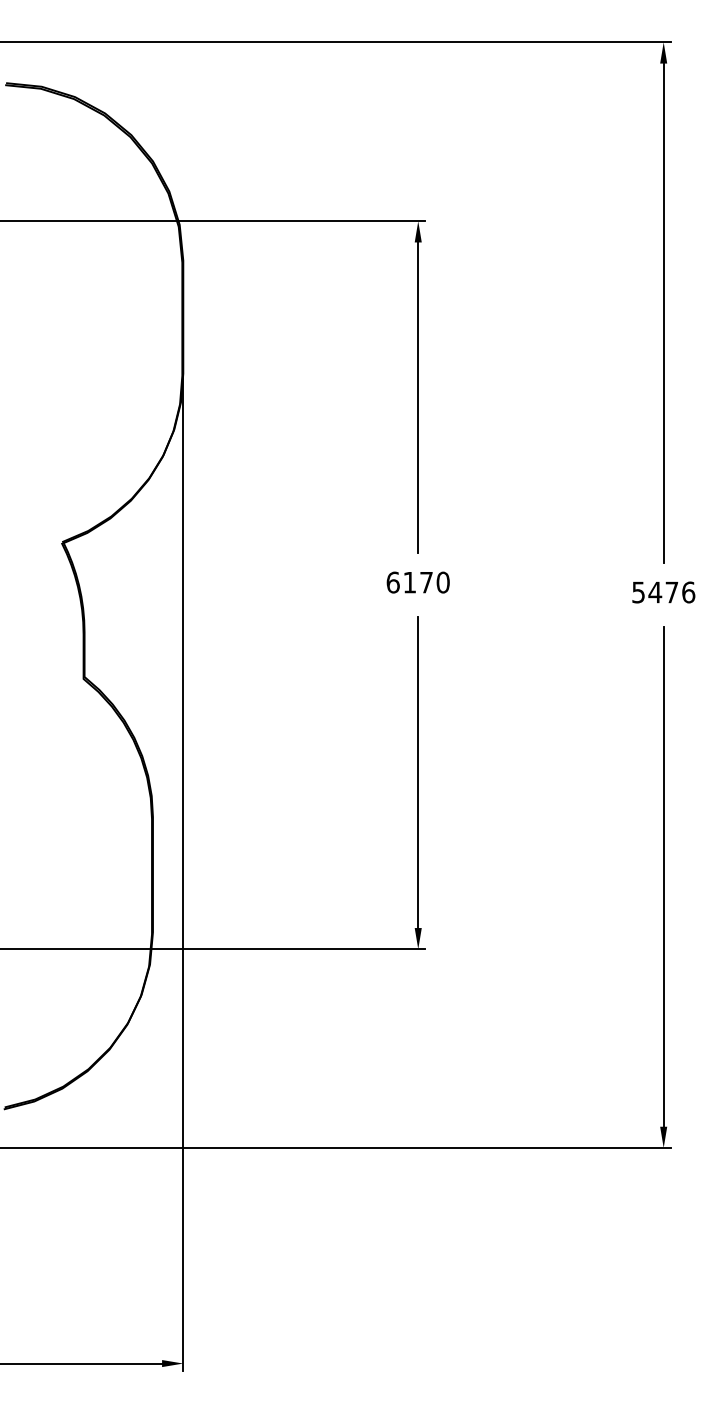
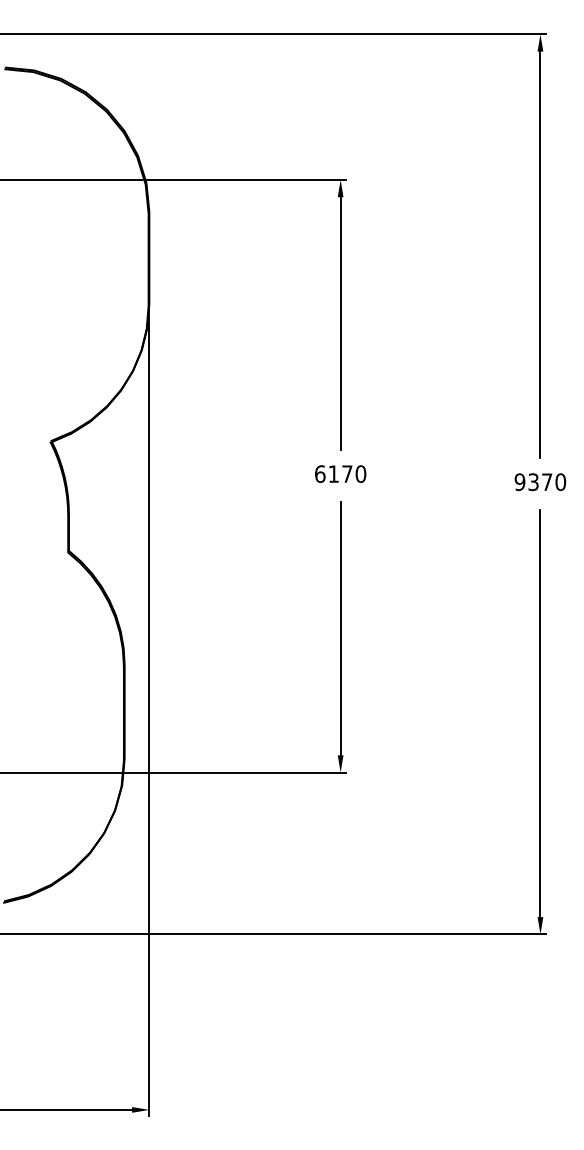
text: (663, 592) -> (540, 482), 5476 -> 9370

